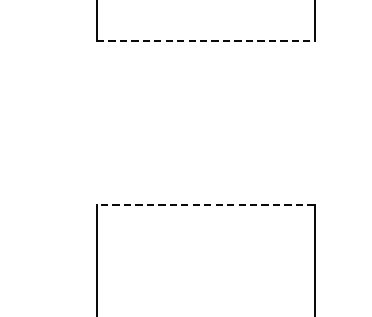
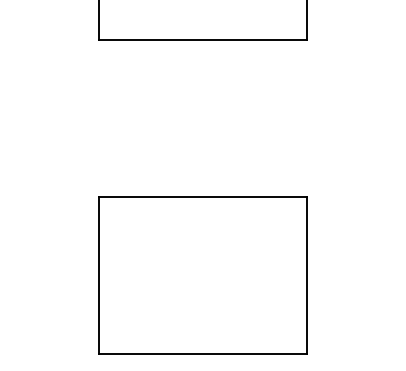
line: (206, 41) -> (203, 40), dashed -> solid
line: (205, 204) -> (202, 196), dashed -> solid

